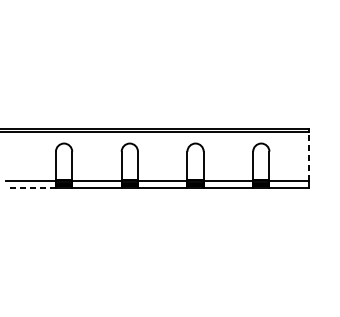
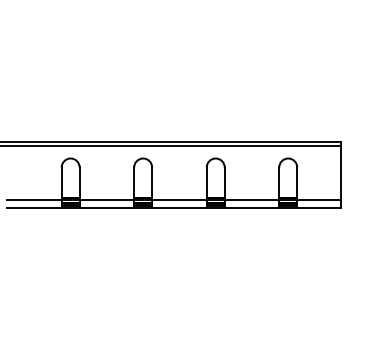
line: (308, 156) -> (340, 172), dashed -> solid
line: (30, 187) -> (33, 207), dashed -> solid

